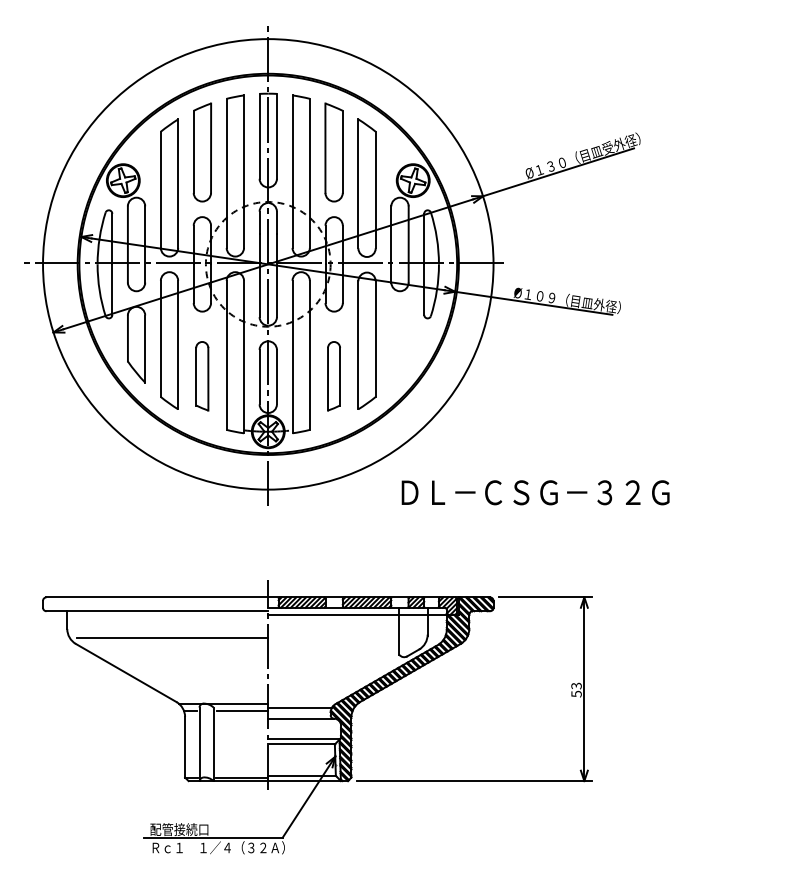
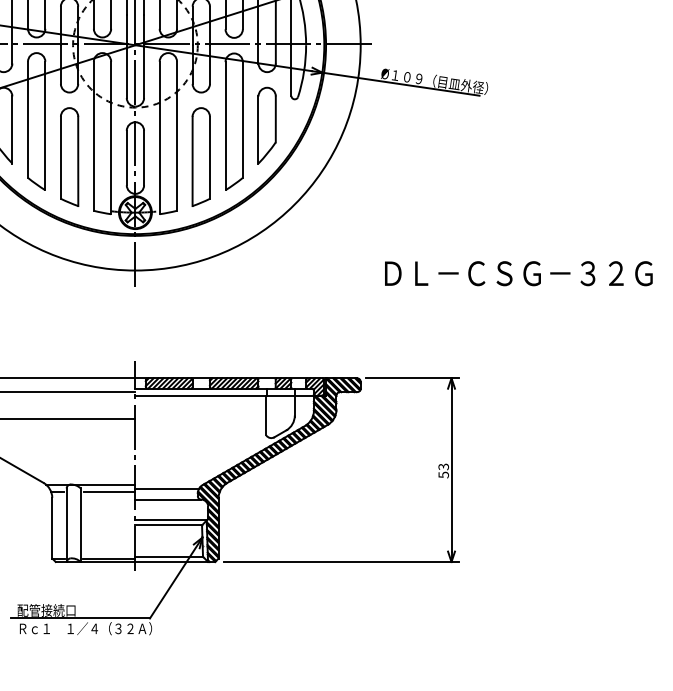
part: (399, 344) -> (266, 125), added
part: (201, 376) -> (68, 157), size x1.43
part: (333, 376) -> (200, 157), size x1.43
text: (535, 492) -> (518, 273), moved

